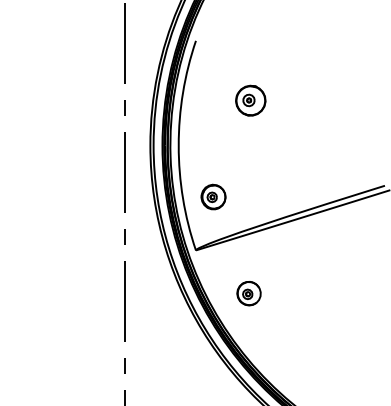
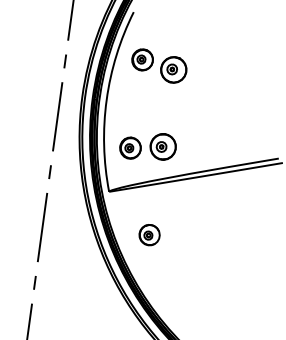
part: (213, 94) -> (142, 60), added
part: (250, 190) -> (162, 146), added

